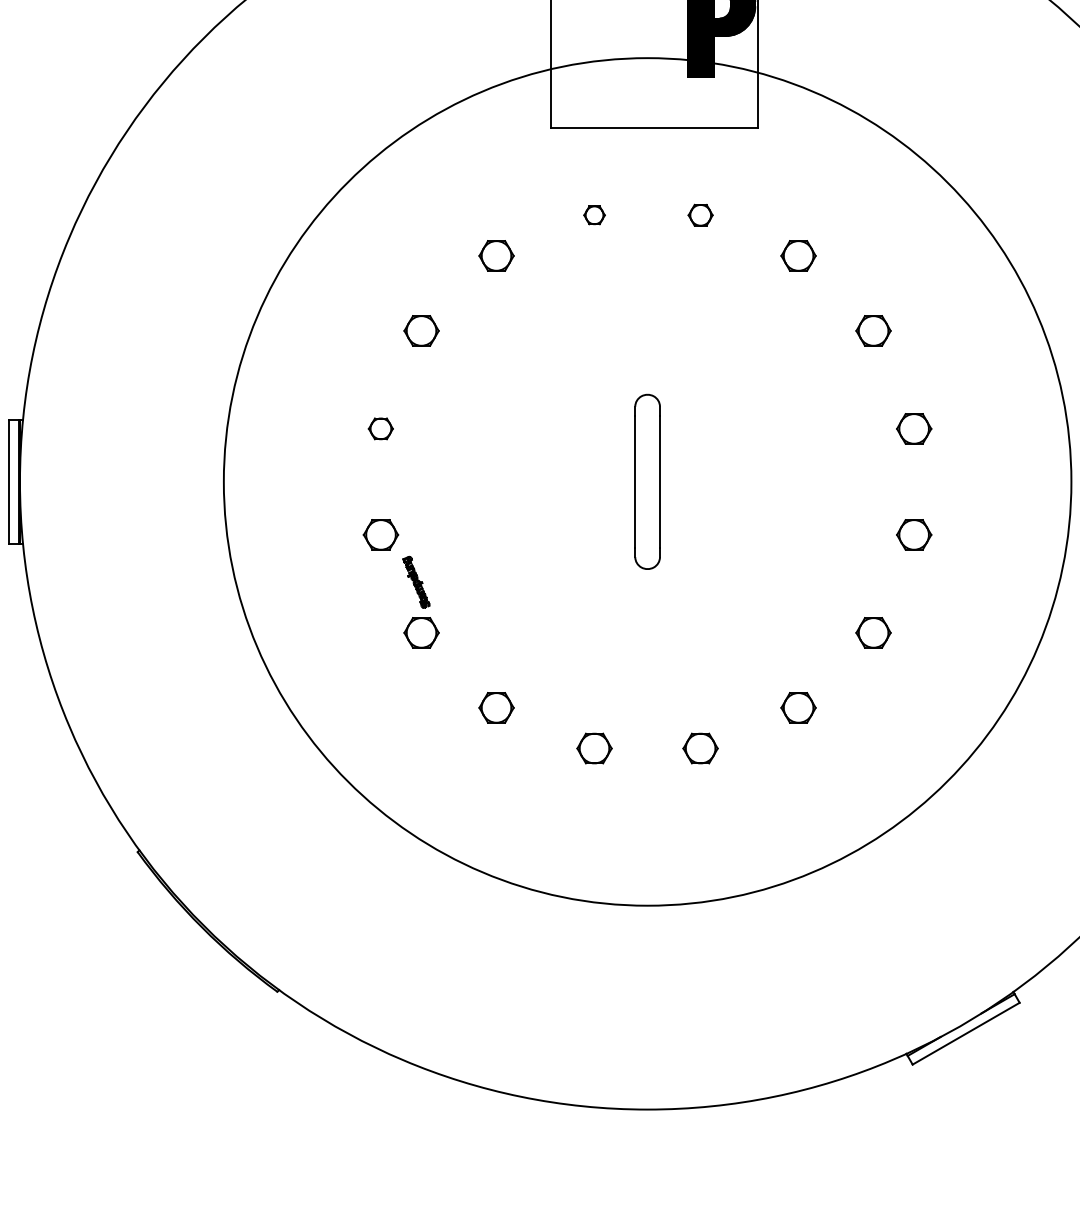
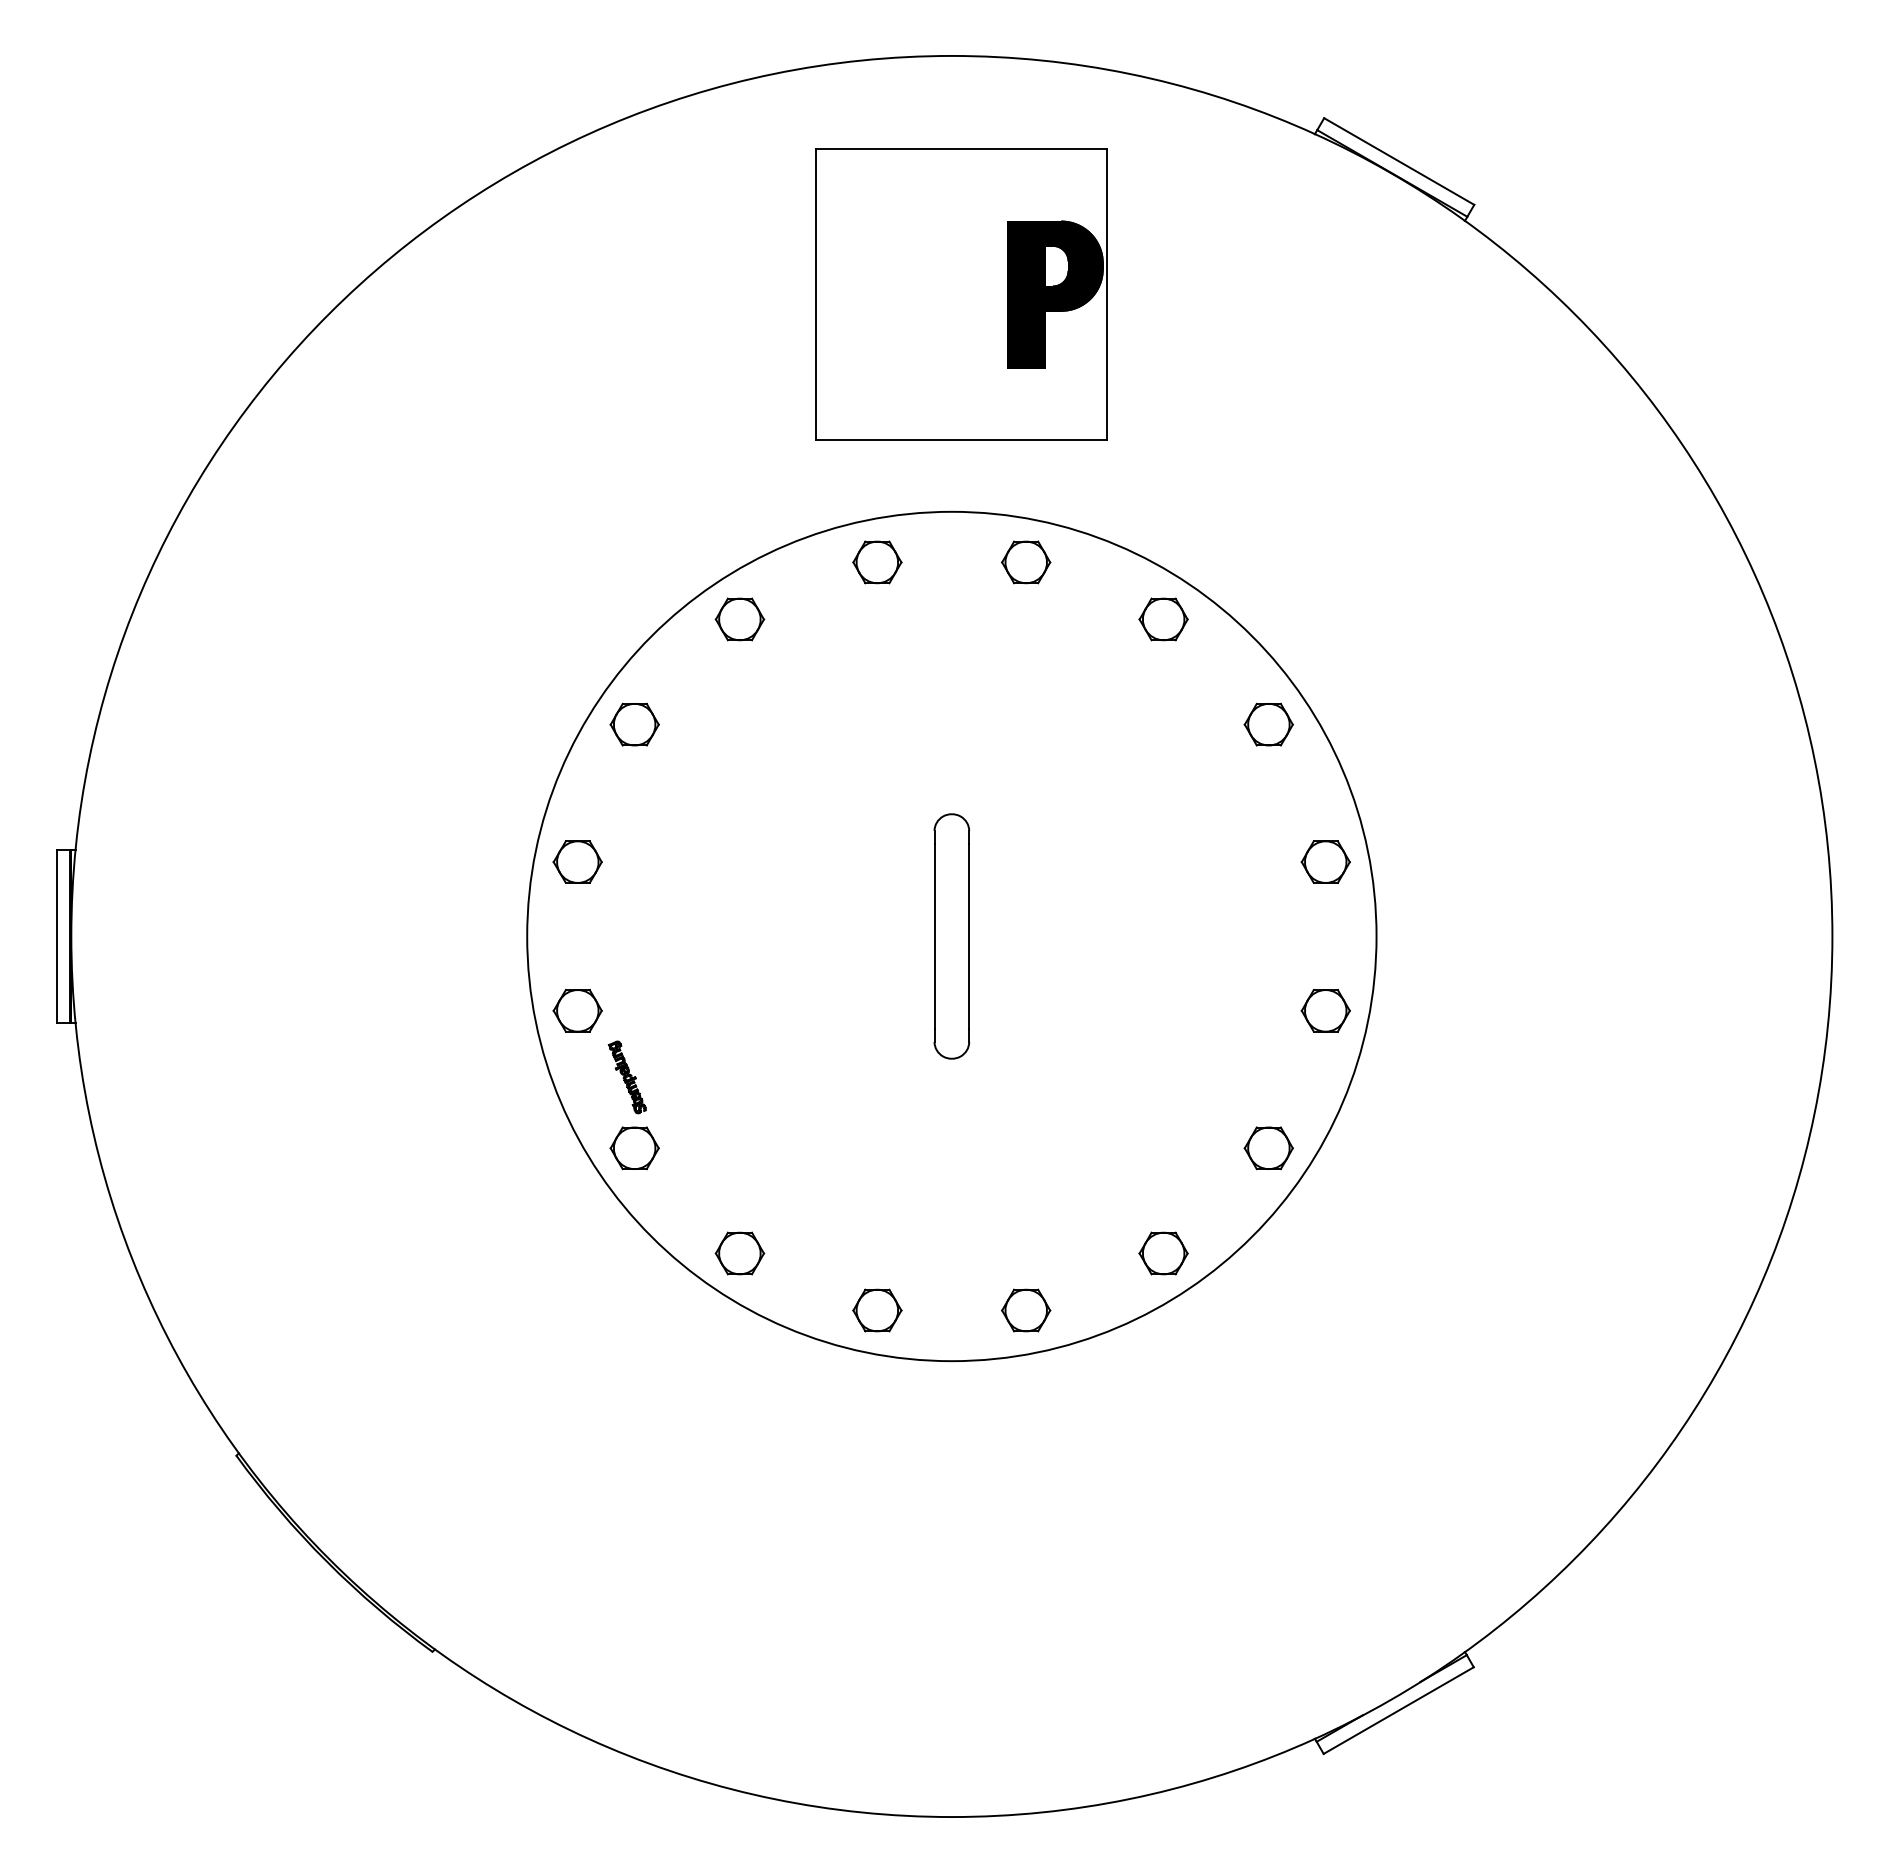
part: (594, 215) -> (877, 562), size x1.67
part: (700, 215) -> (1026, 562), size x1.43
part: (380, 428) -> (577, 861), size x1.43
circle: (647, 481) -> (951, 936), size x0.71

